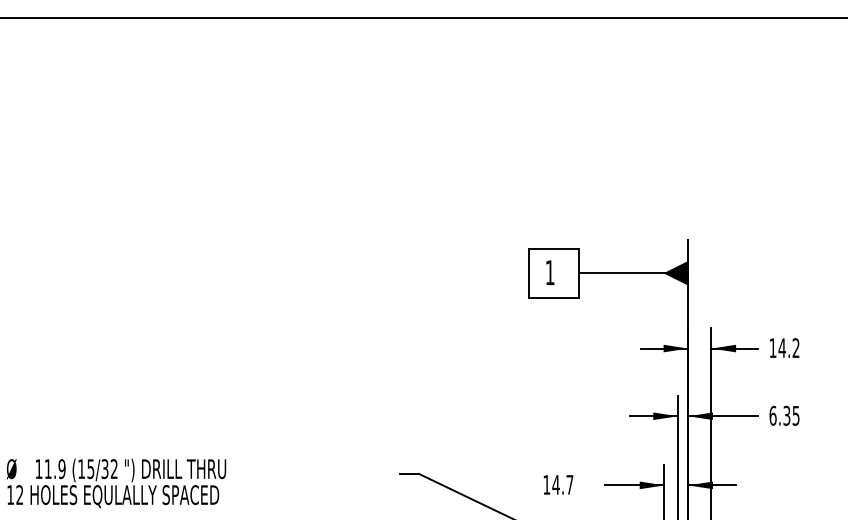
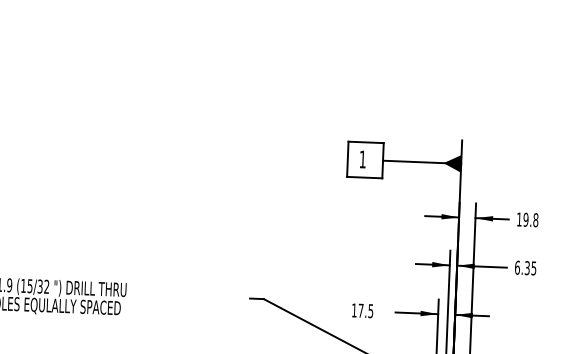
text: (788, 348) -> (530, 220), 14.2 -> 19.8
text: (562, 484) -> (365, 310), 14.7 -> 17.5

